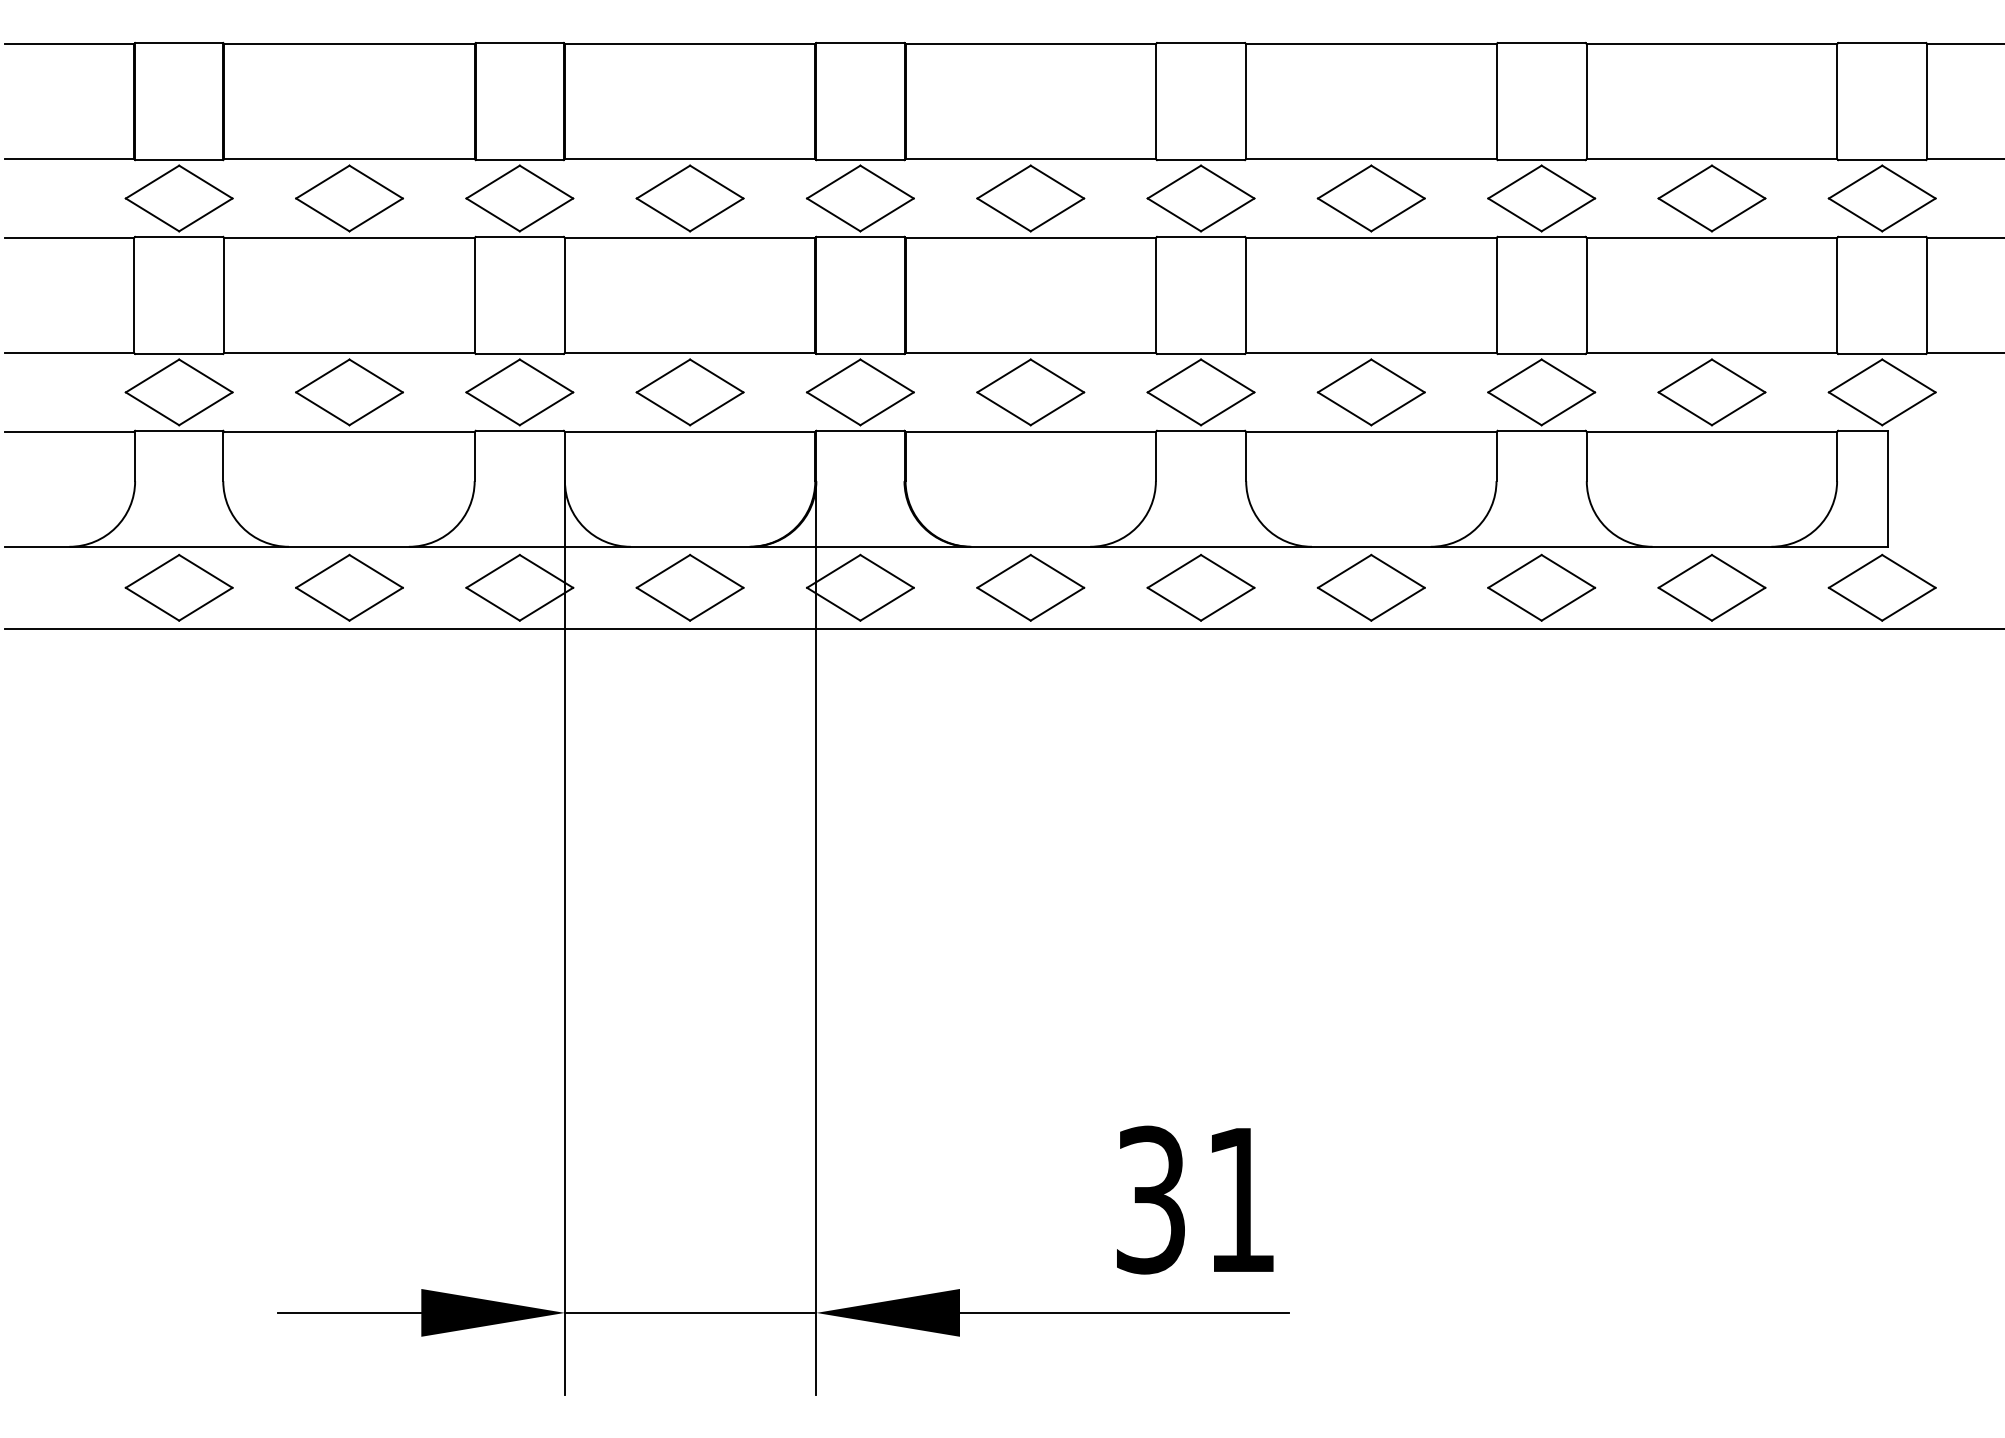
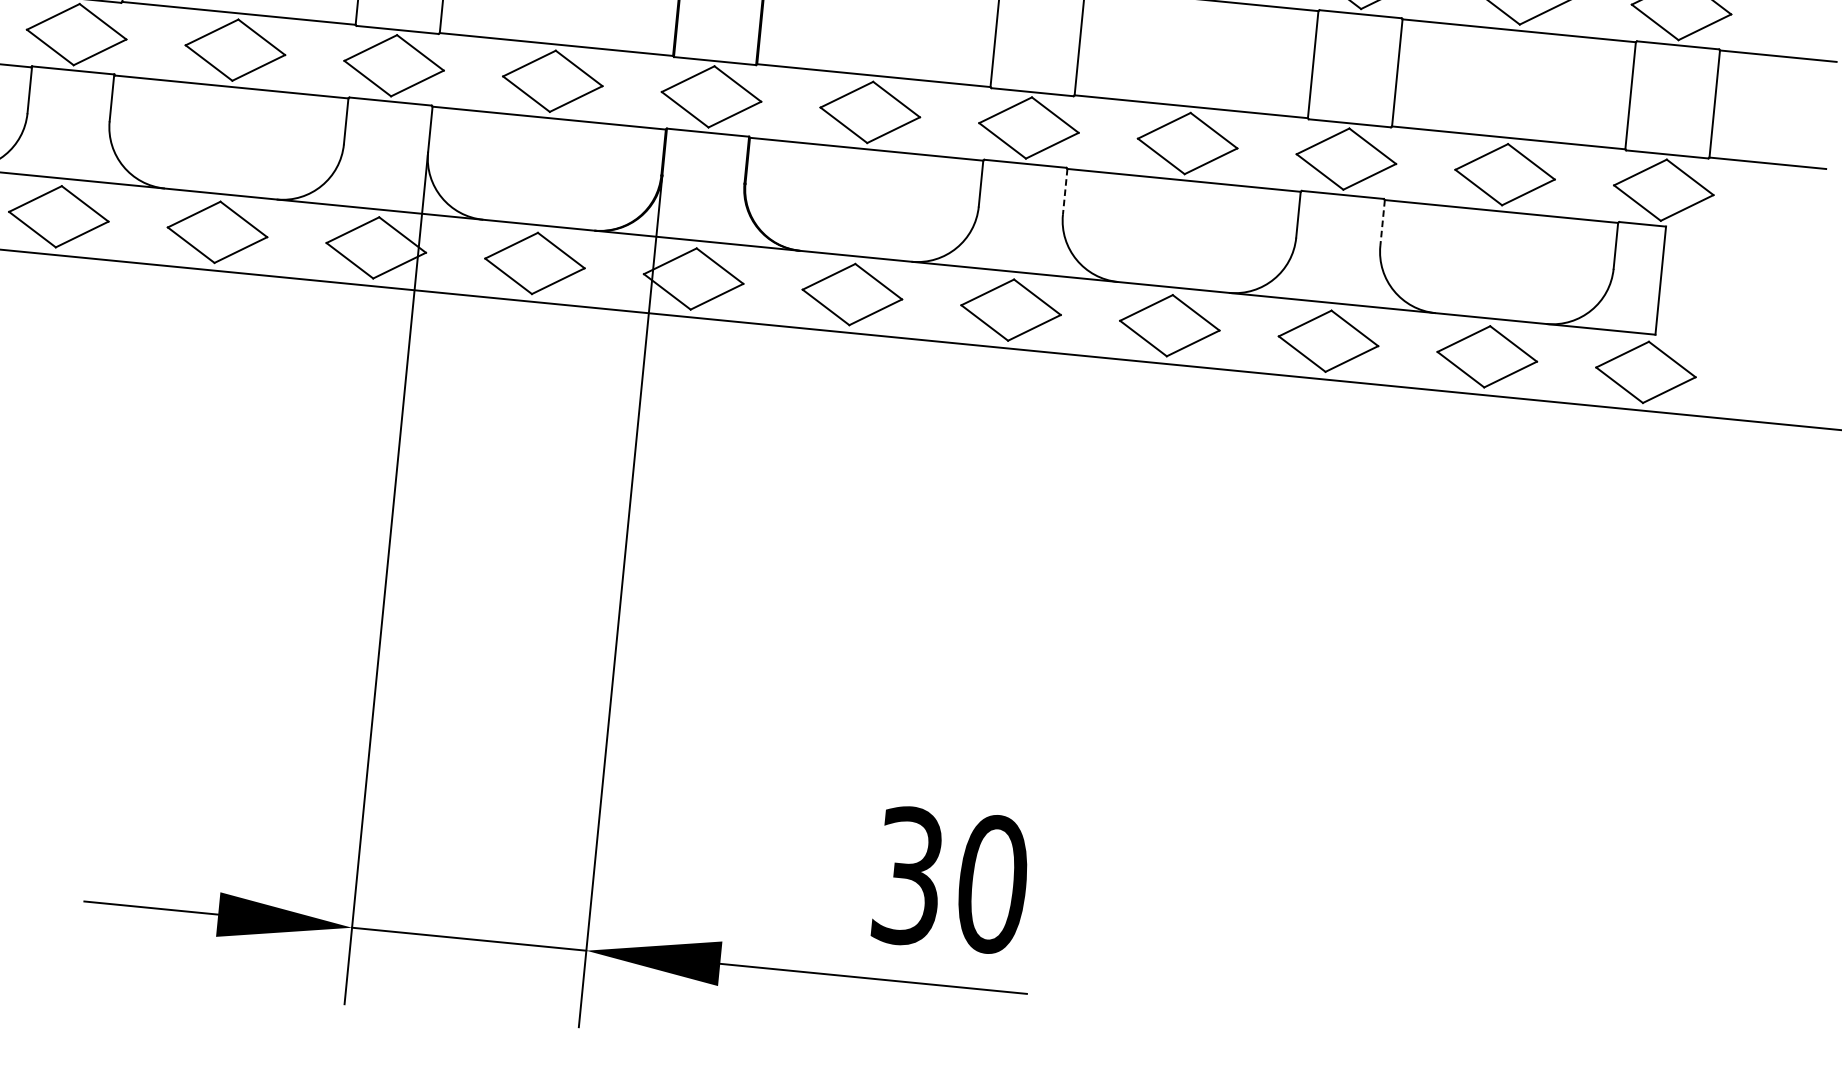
line: (1246, 456) -> (1065, 191), solid -> dashed
line: (1586, 456) -> (1382, 222), solid -> dashed
text: (1241, 1199) -> (992, 883), 31 -> 30

